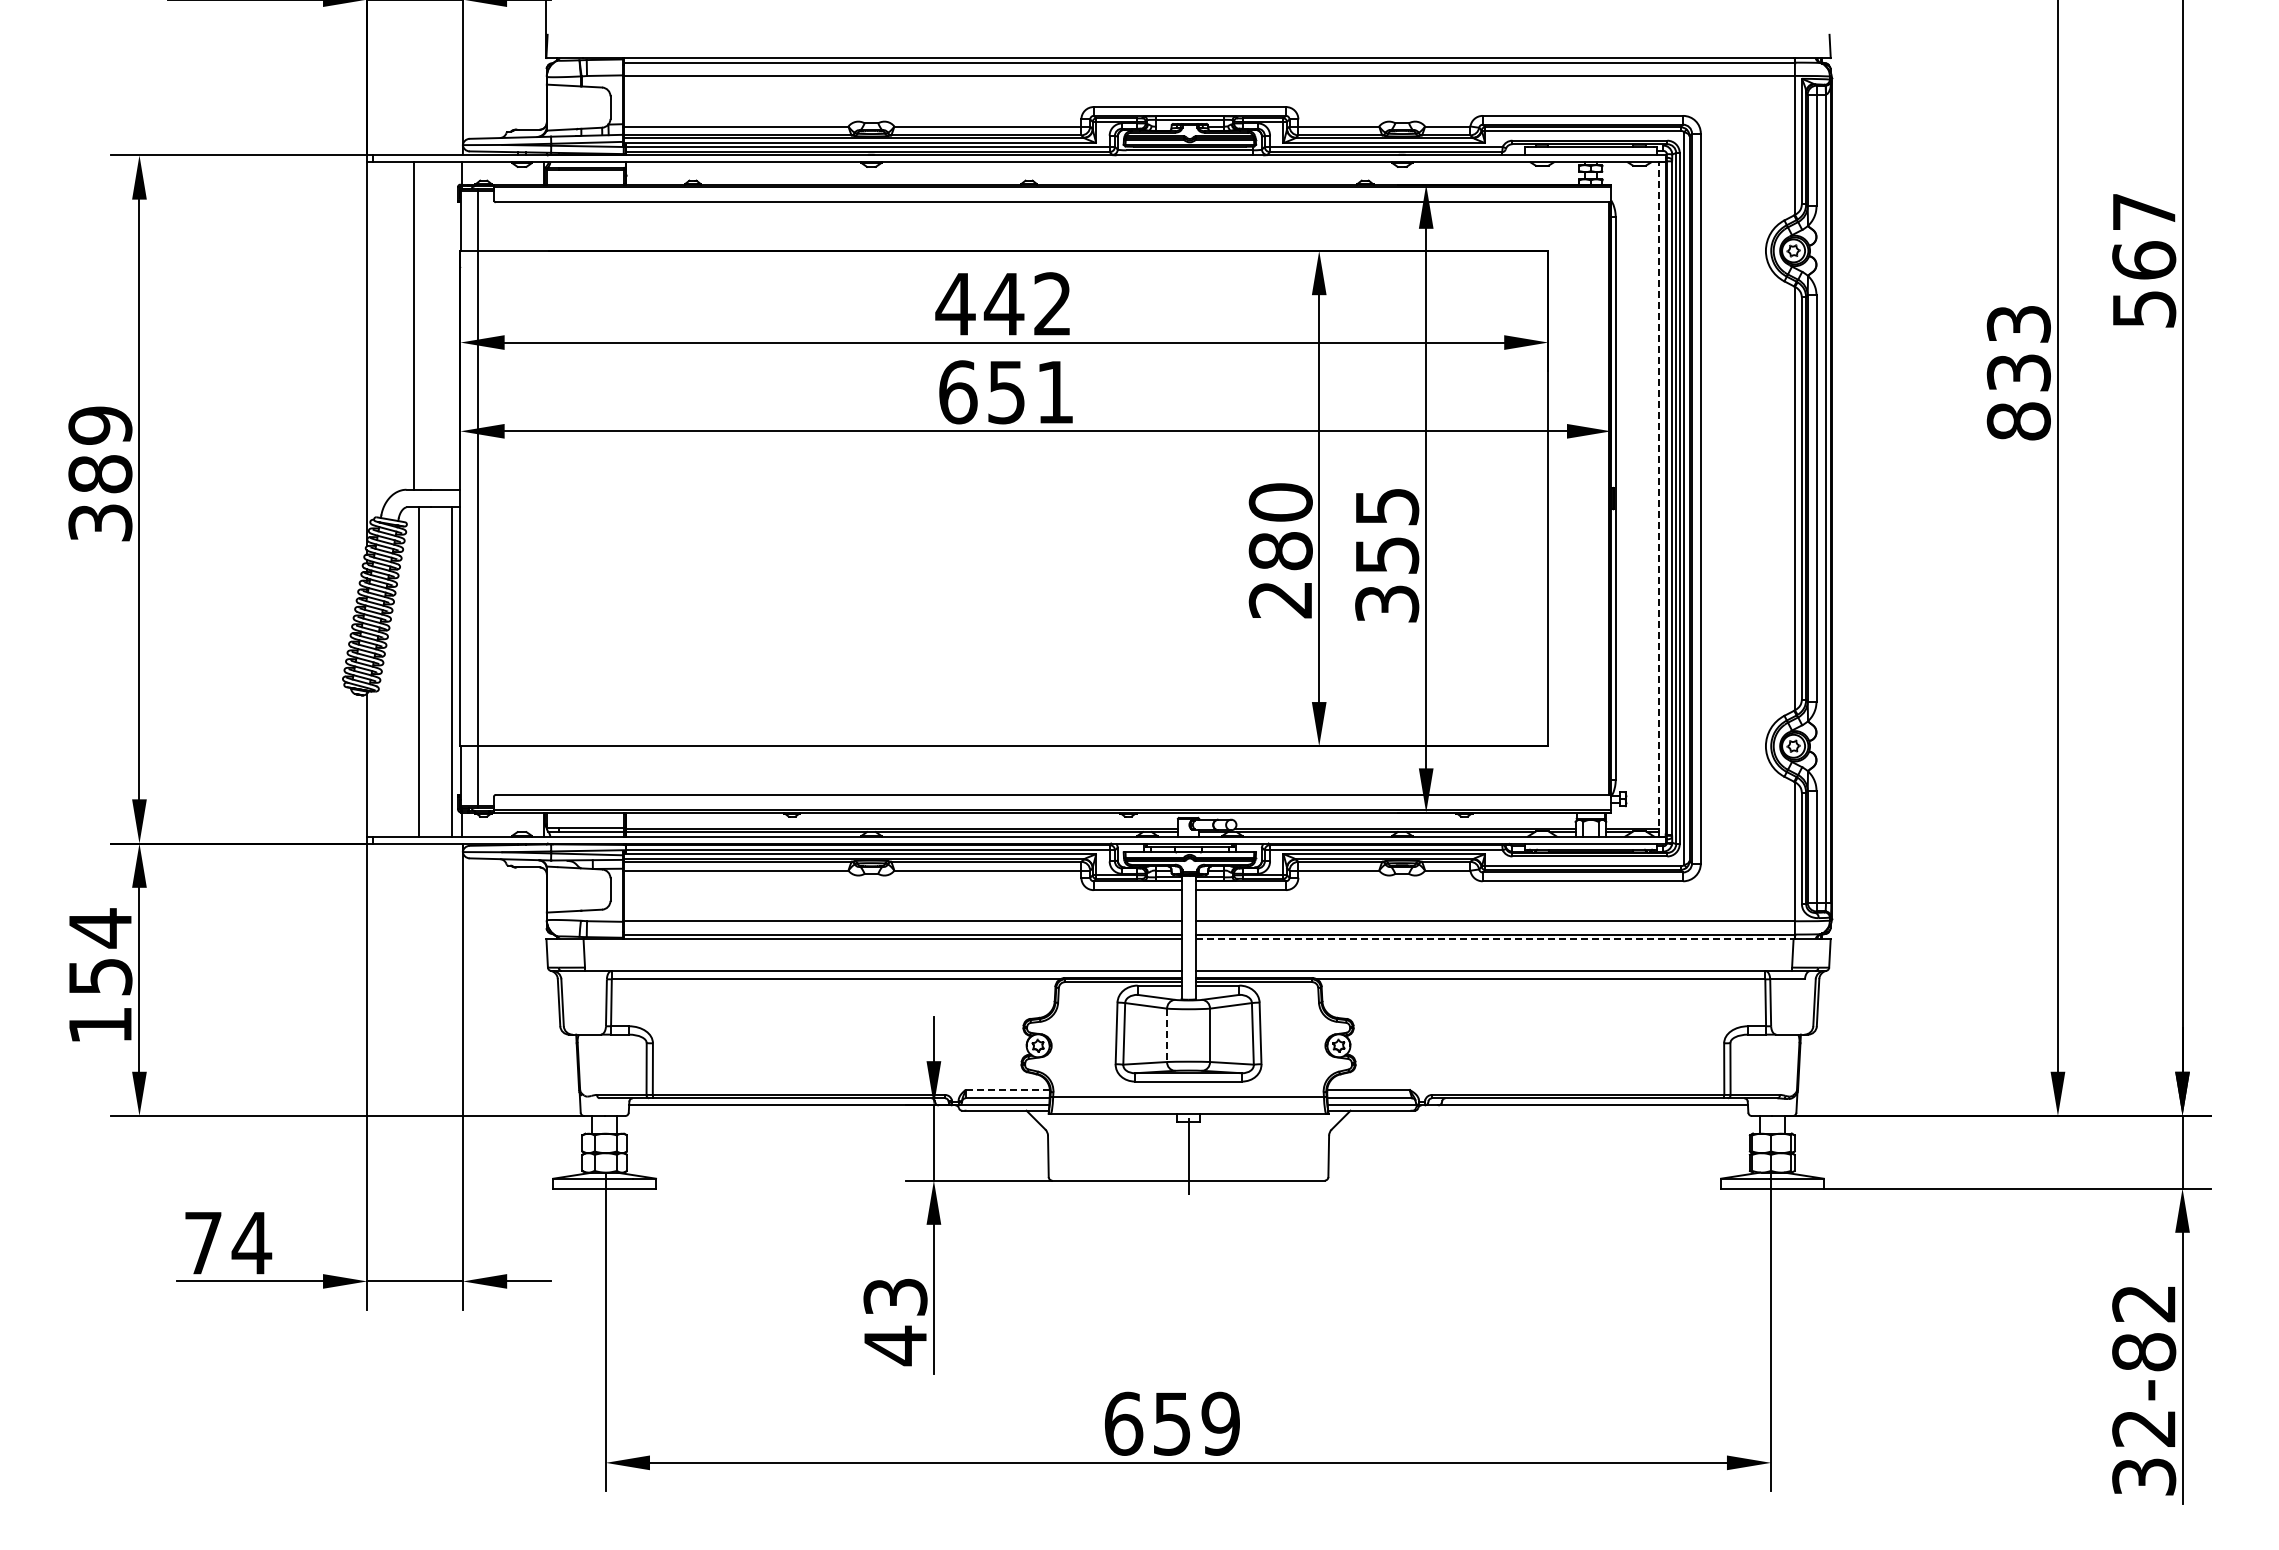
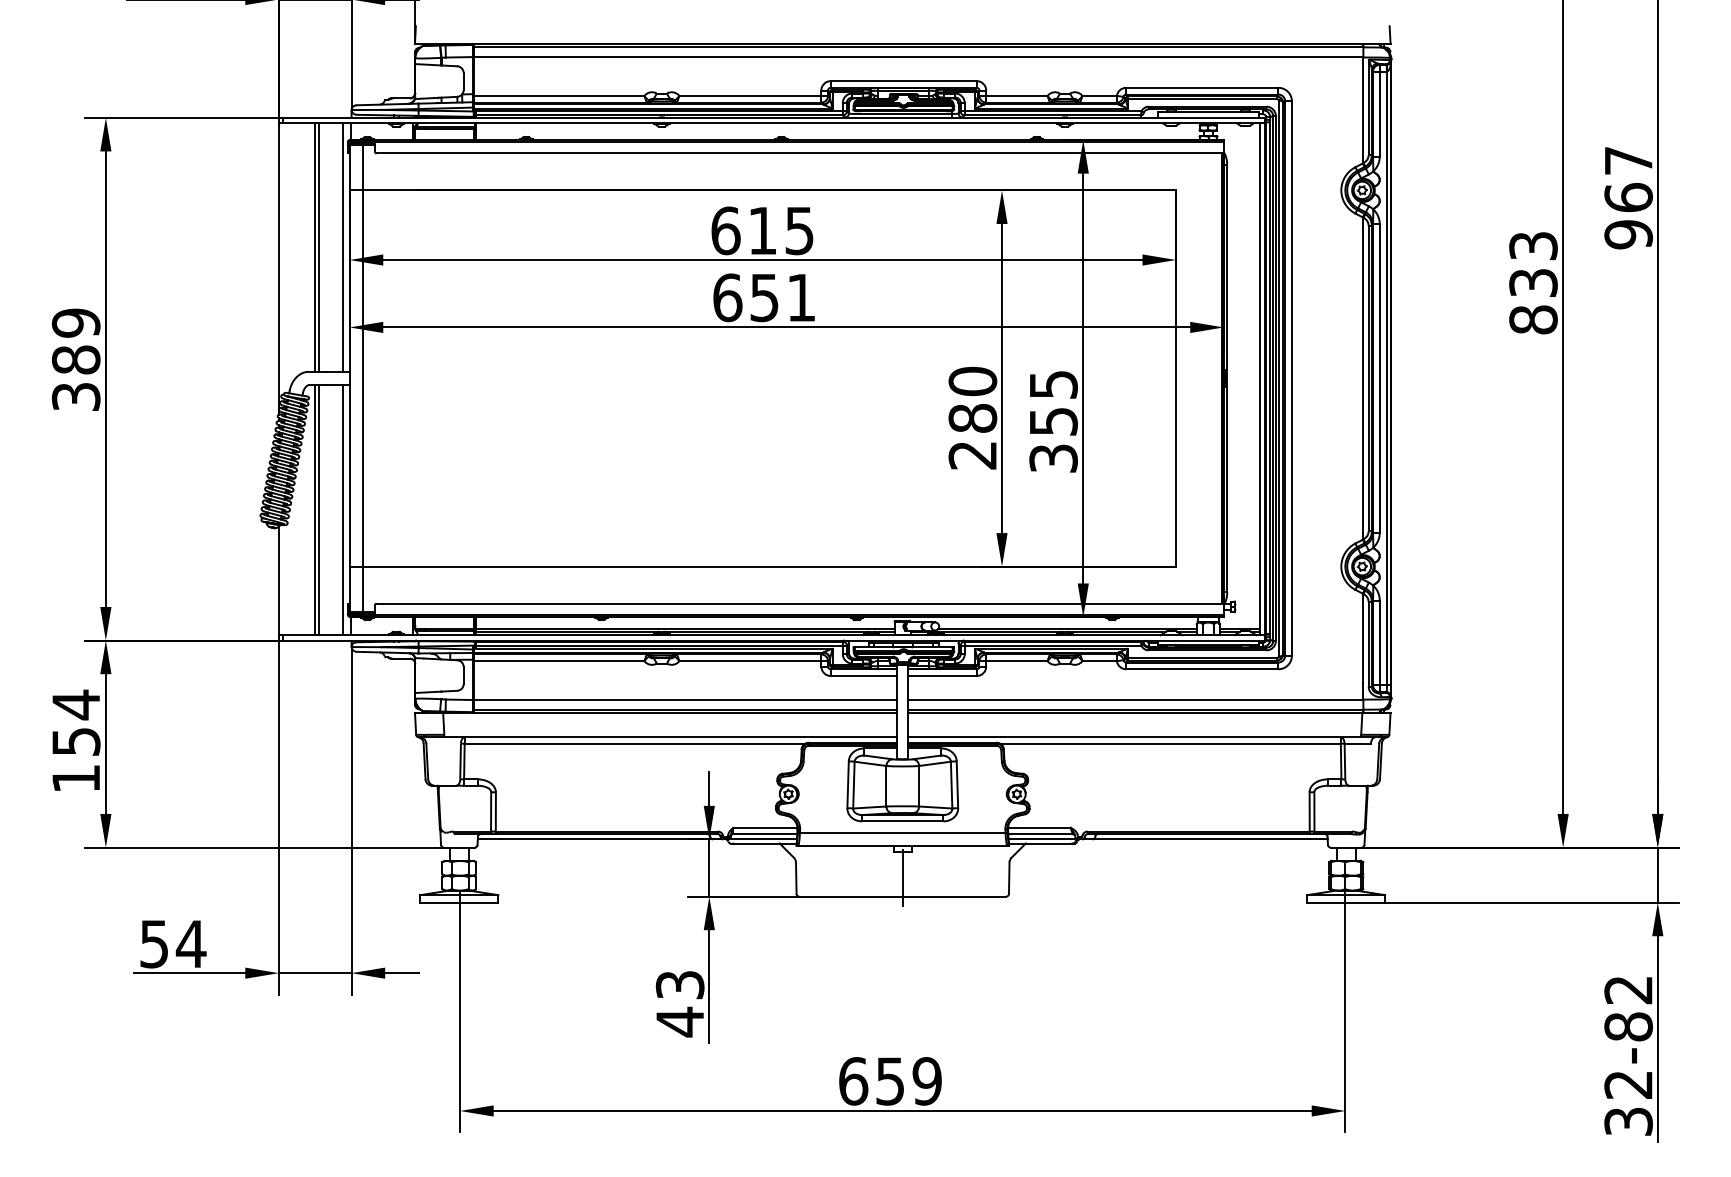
text: (1002, 304) -> (761, 231), 442 -> 615
text: (2144, 309) -> (1628, 234), 567 -> 967
line: (419, 325) -> (318, 247), added
line: (452, 325) -> (343, 247), added
line: (1658, 498) -> (1259, 378), dashed -> solid
line: (414, 671) -> (314, 509), added
line: (1494, 939) -> (1135, 713), dashed -> solid
line: (1167, 1035) -> (886, 786), dashed -> solid
line: (1007, 1089) -> (765, 827), dashed -> solid
text: (203, 1243) -> (154, 944), 74 -> 54

